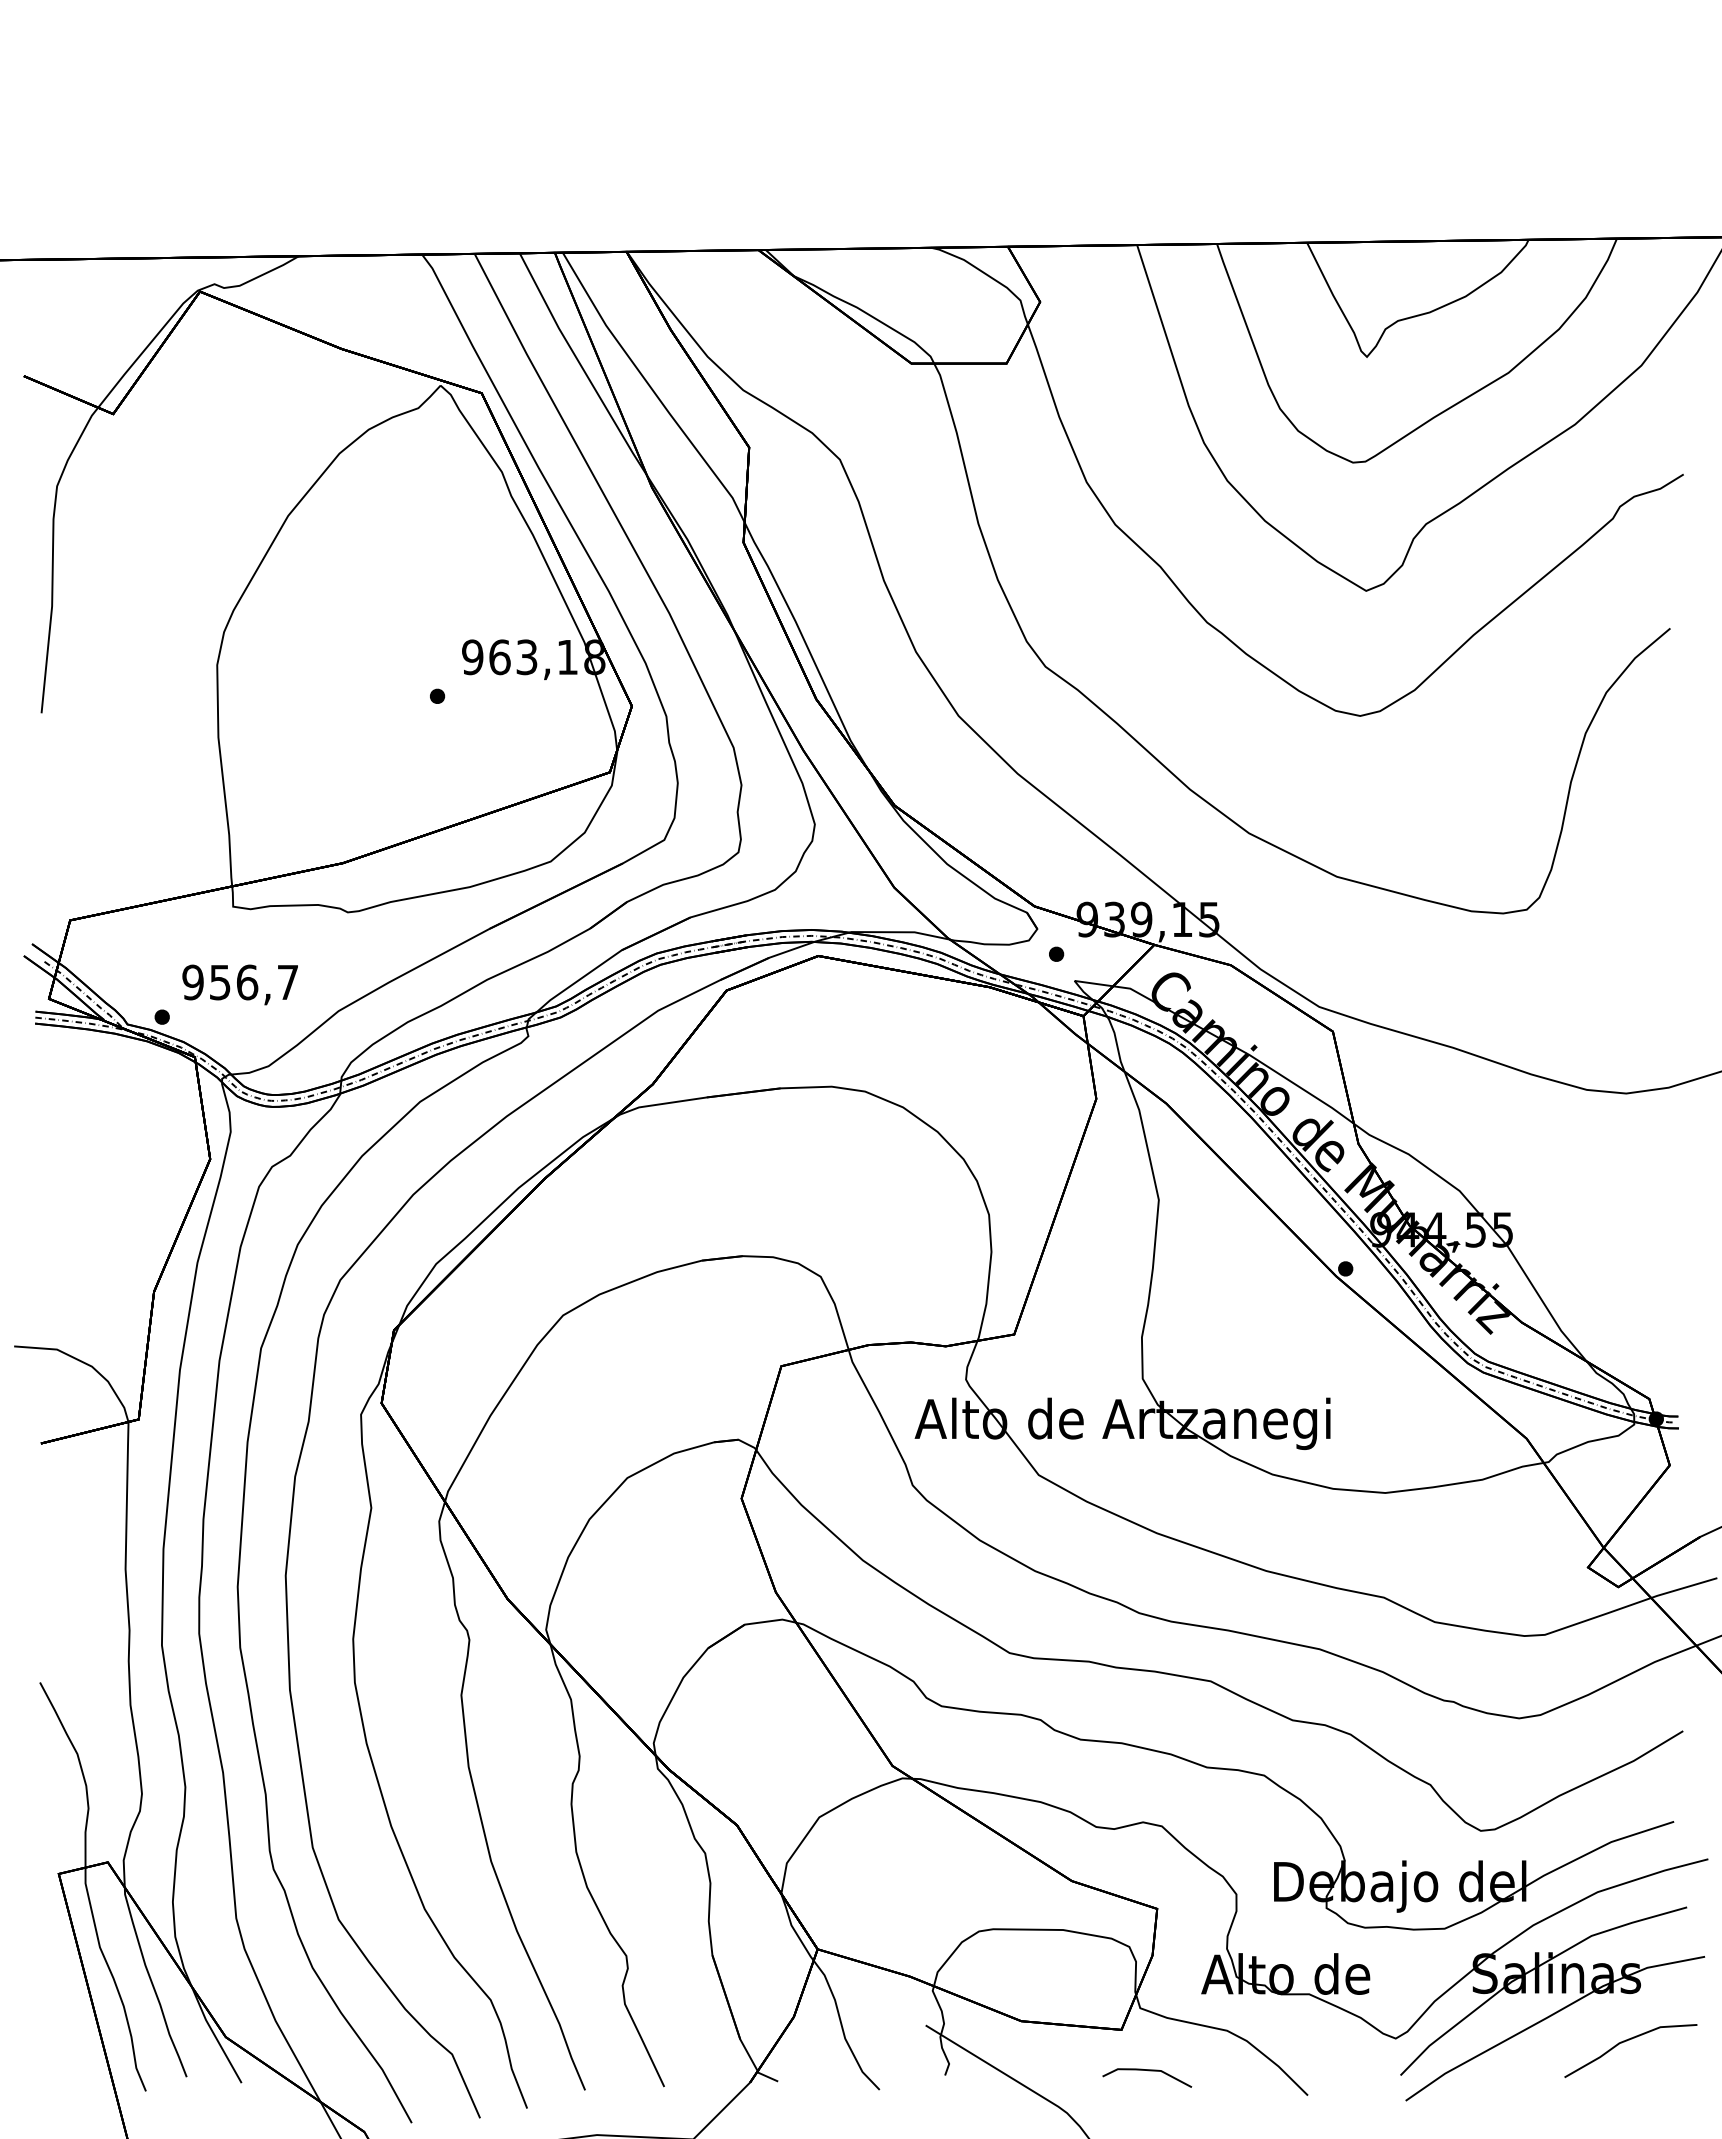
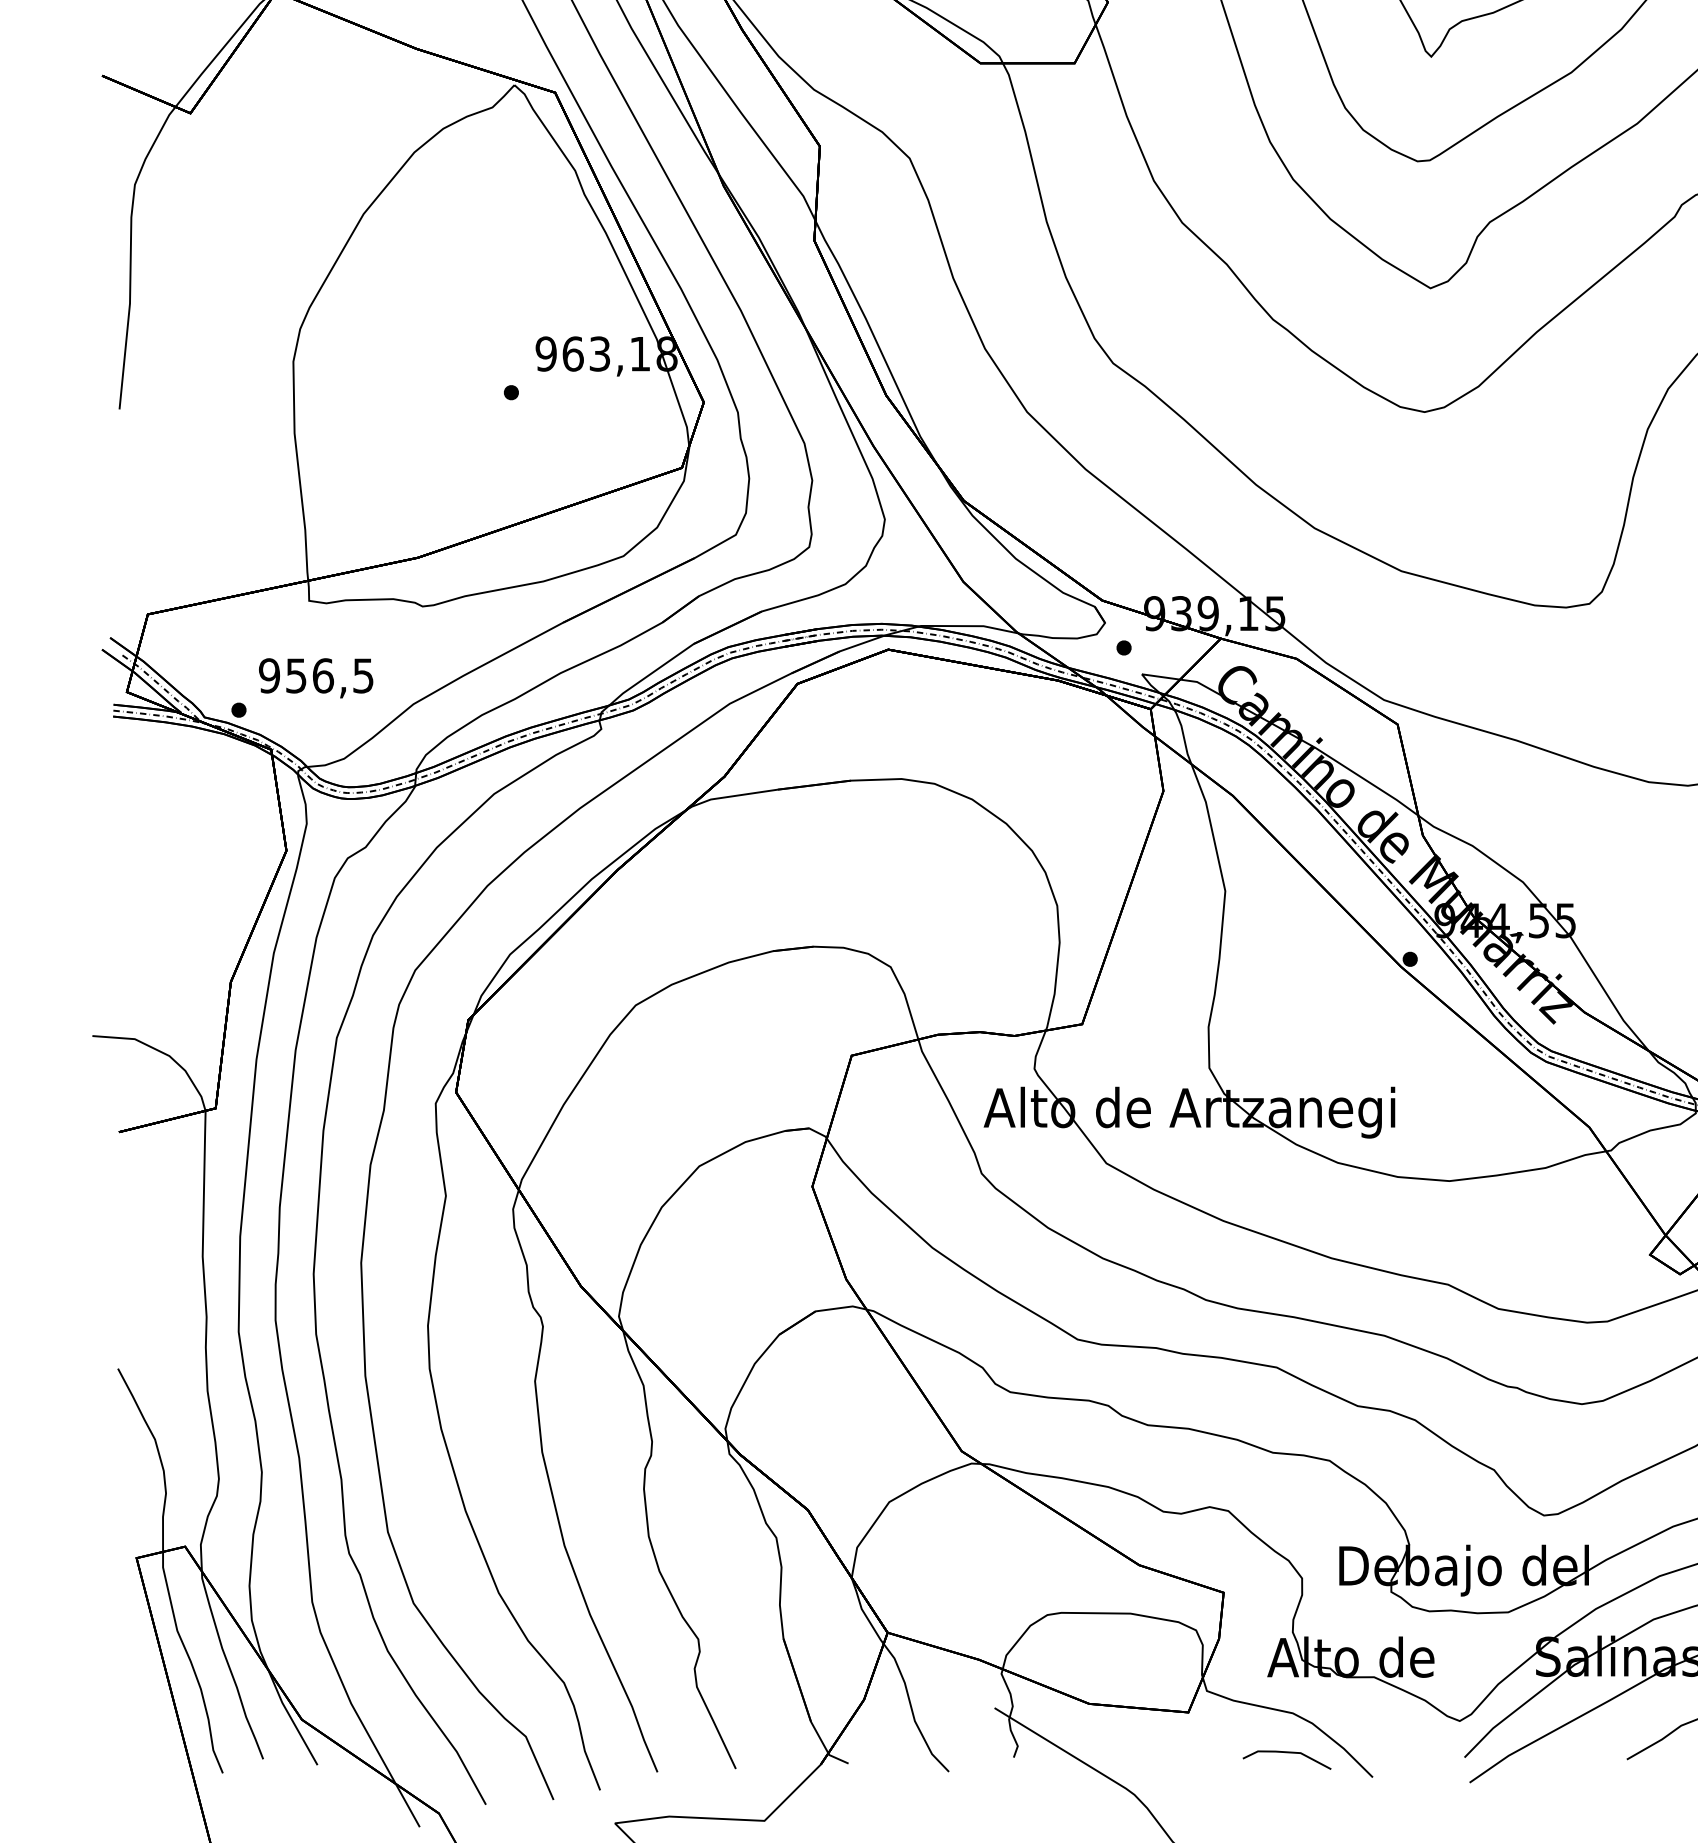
text: (287, 982) -> (362, 675), 956,7 -> 956,5
line: (1148, 2071) -> (1288, 1753), moved

